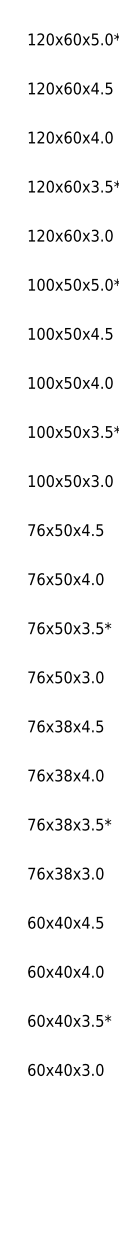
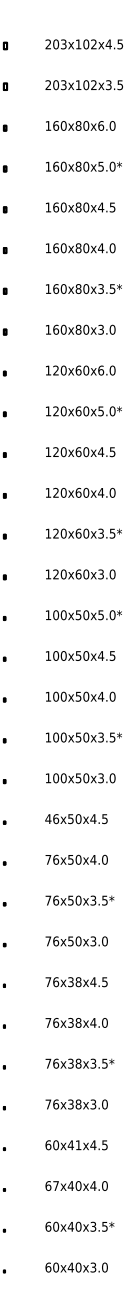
text: (31, 529) -> (48, 818), 76x50x4.5 -> 46x50x4.5
text: (67, 923) -> (78, 1145), 60x40x4.5 -> 60x41x4.5
text: (41, 971) -> (56, 1185), 60x40x4.0 -> 67x40x4.0

